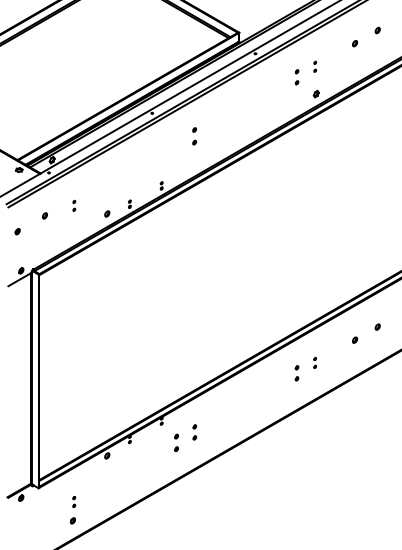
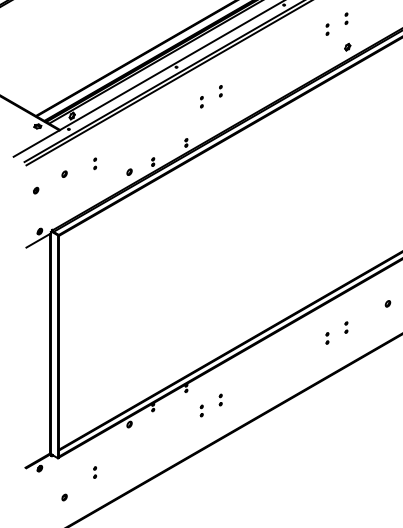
part: (296, 77) -> (326, 29), size x0.71
part: (194, 136) -> (220, 91), size x0.62
part: (176, 146) -> (201, 101), added
part: (296, 373) -> (326, 338), size x0.71
part: (194, 432) -> (220, 400), size x0.71
part: (176, 442) -> (201, 410), size x0.62
part: (72, 520) -> (64, 497), moved

